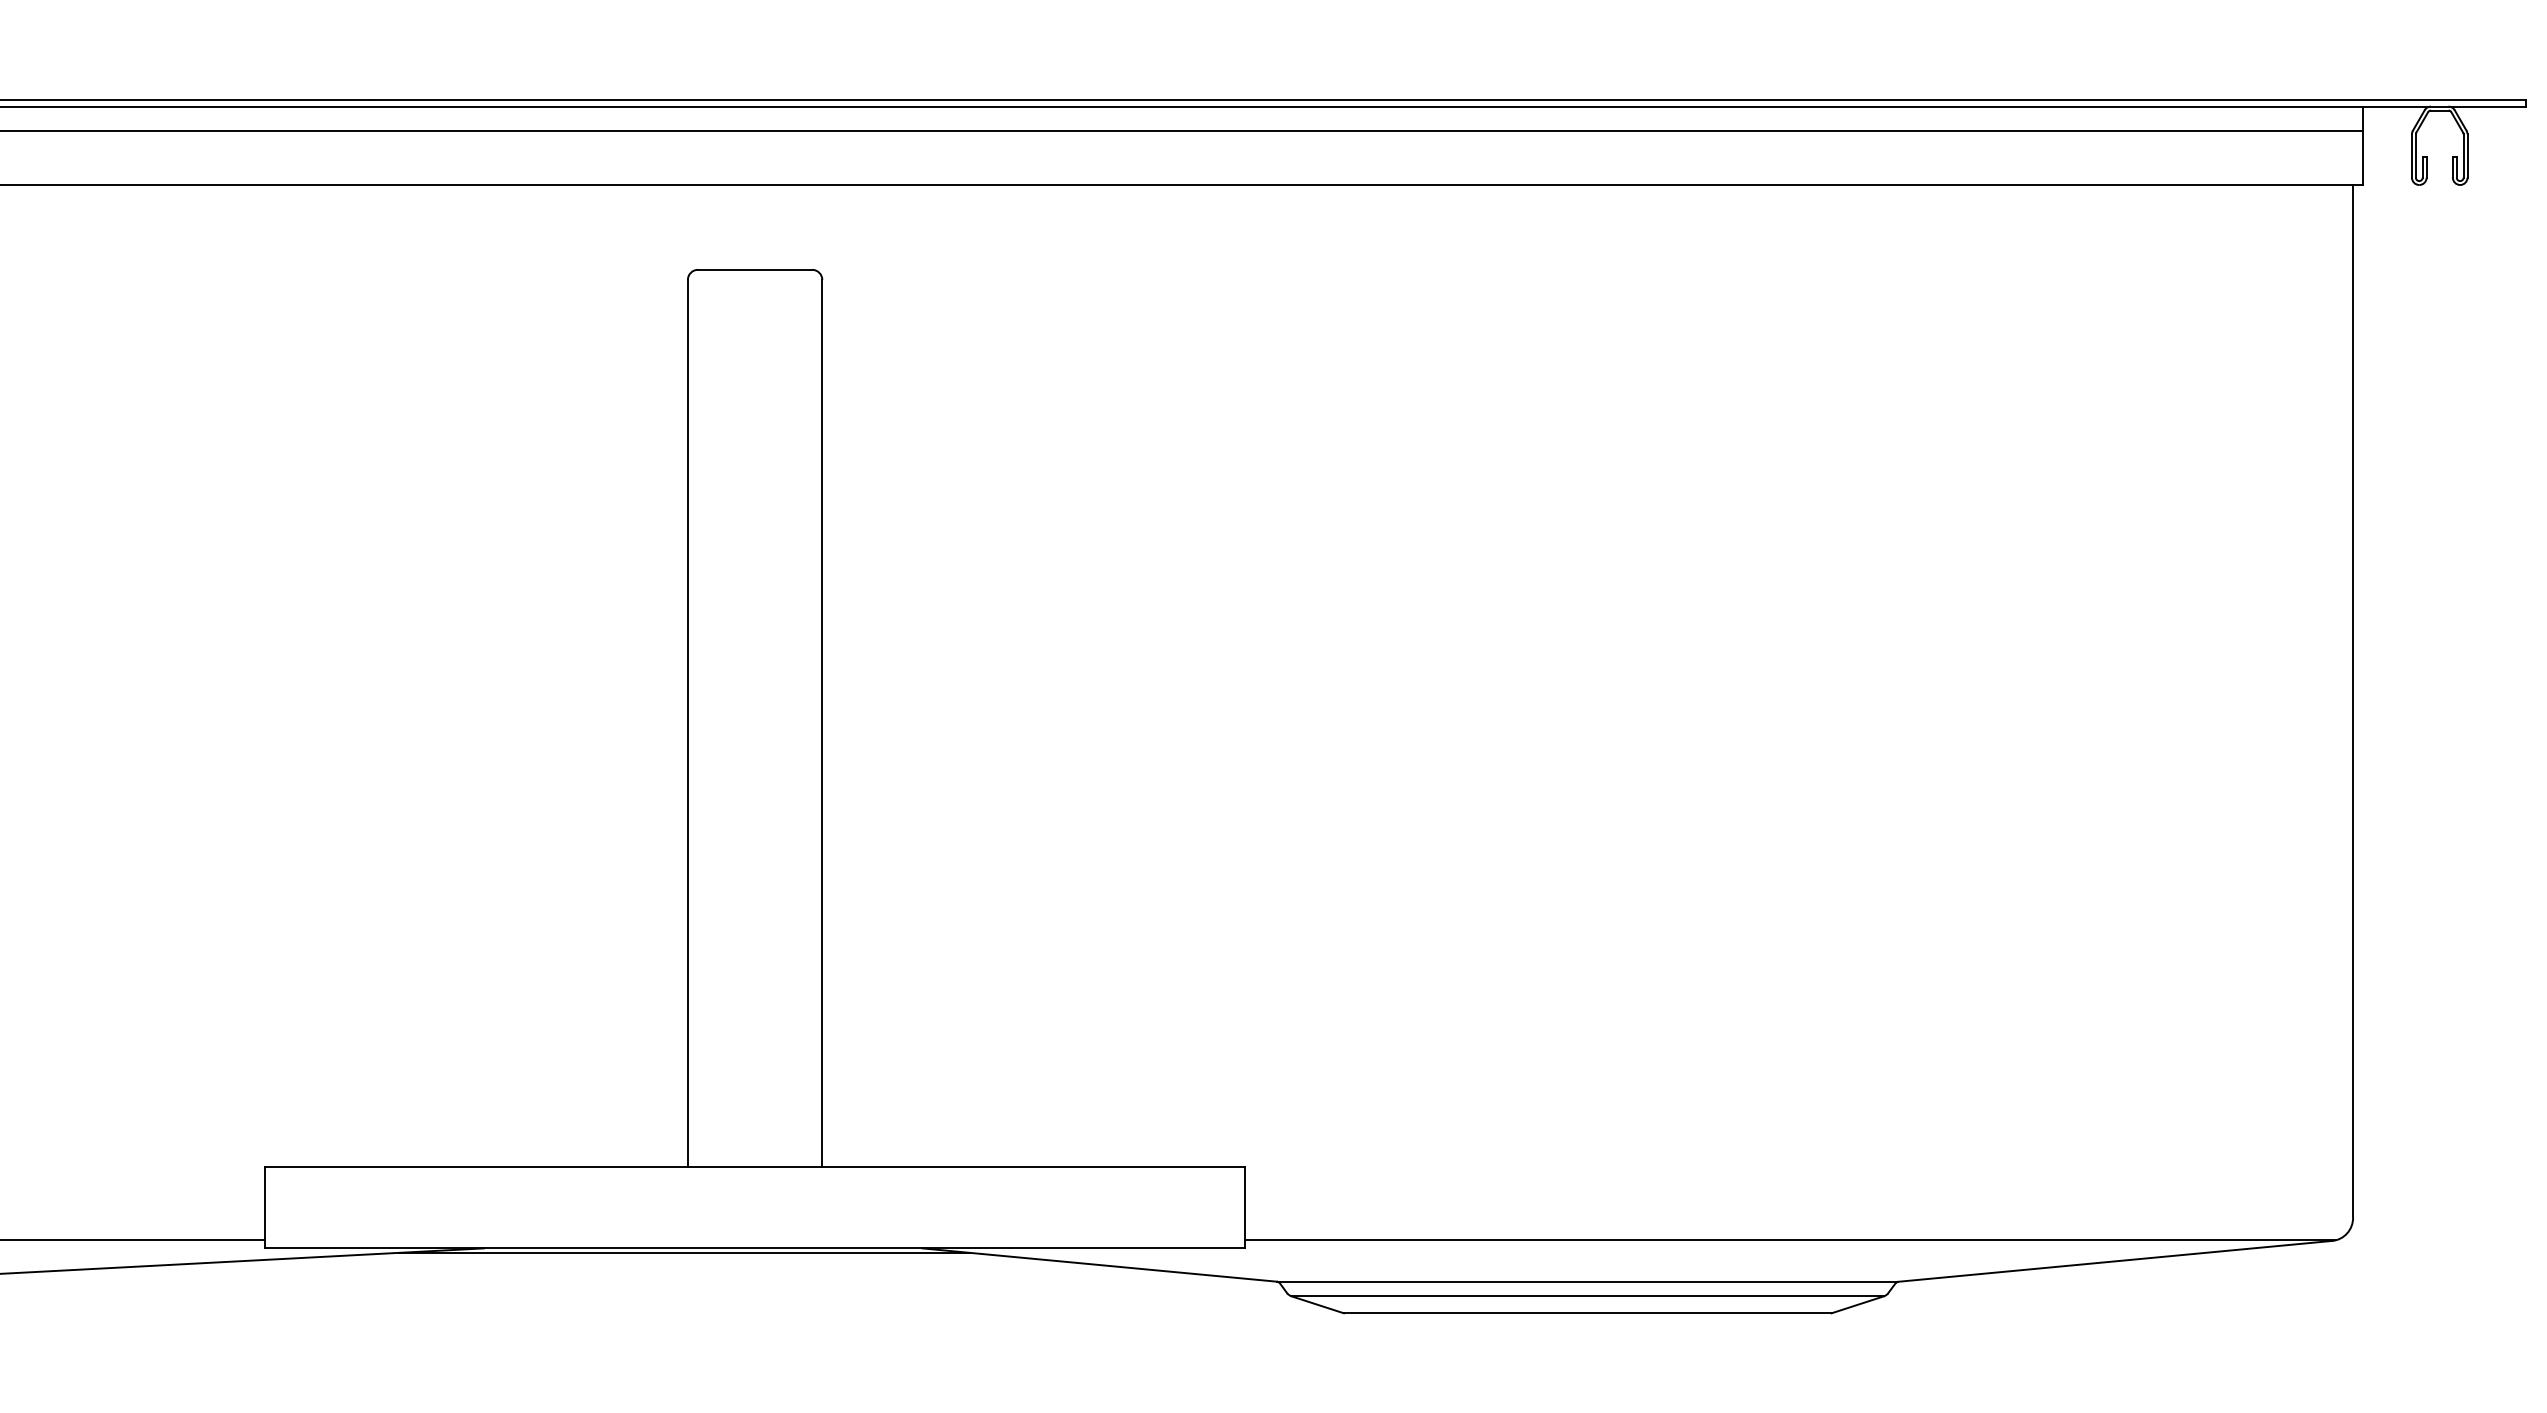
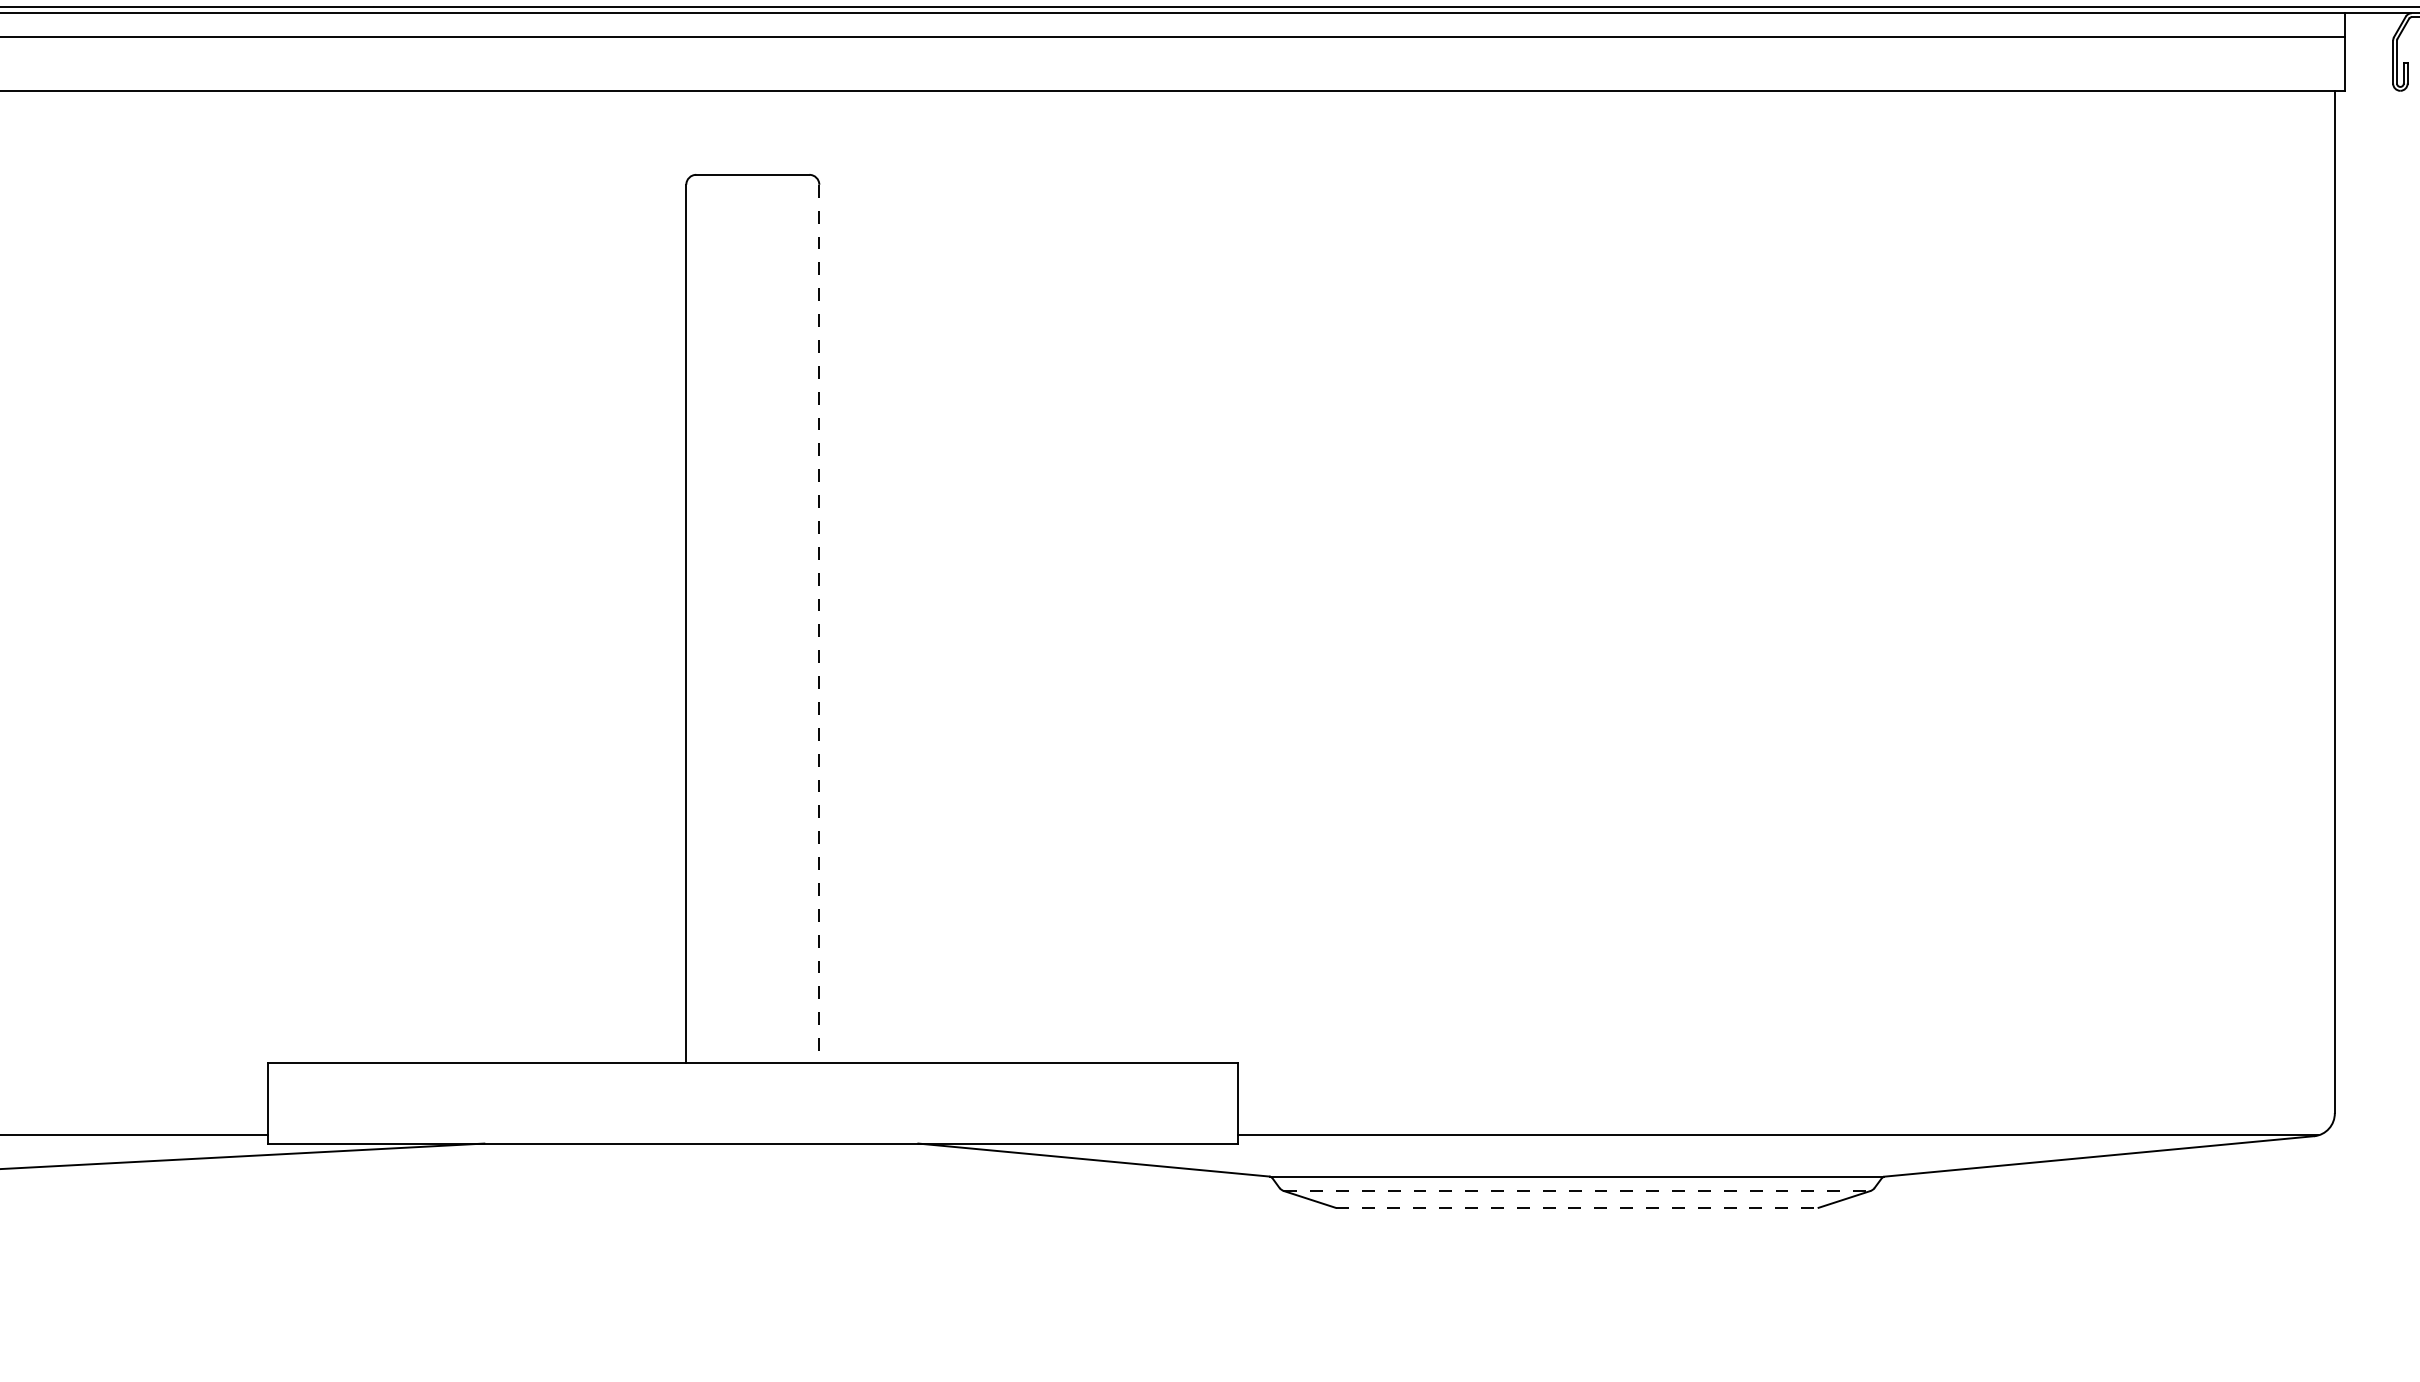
line: (822, 723) -> (819, 623), solid -> dashed
line: (684, 1252) -> (682, 1147), removed
line: (1587, 1296) -> (1576, 1191), solid -> dashed
line: (1587, 1313) -> (1576, 1208), solid -> dashed

